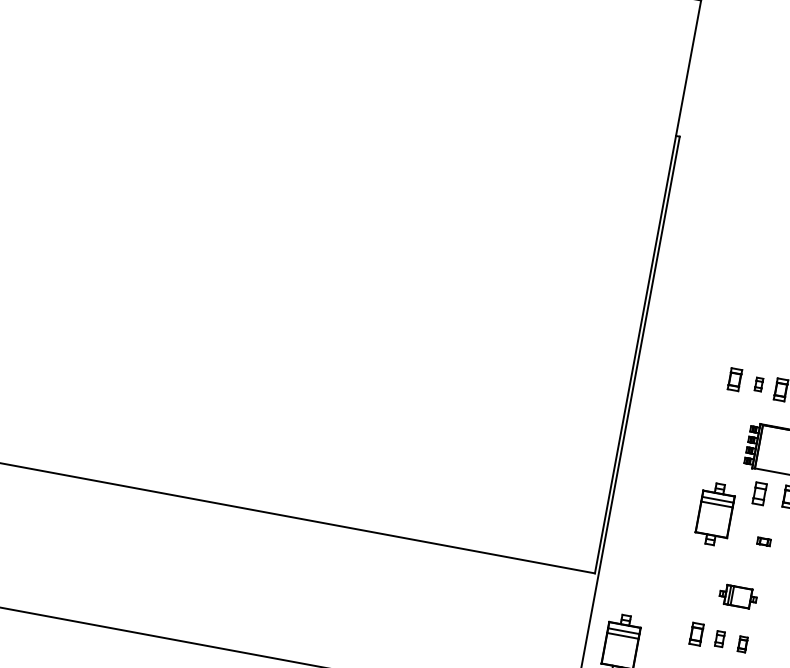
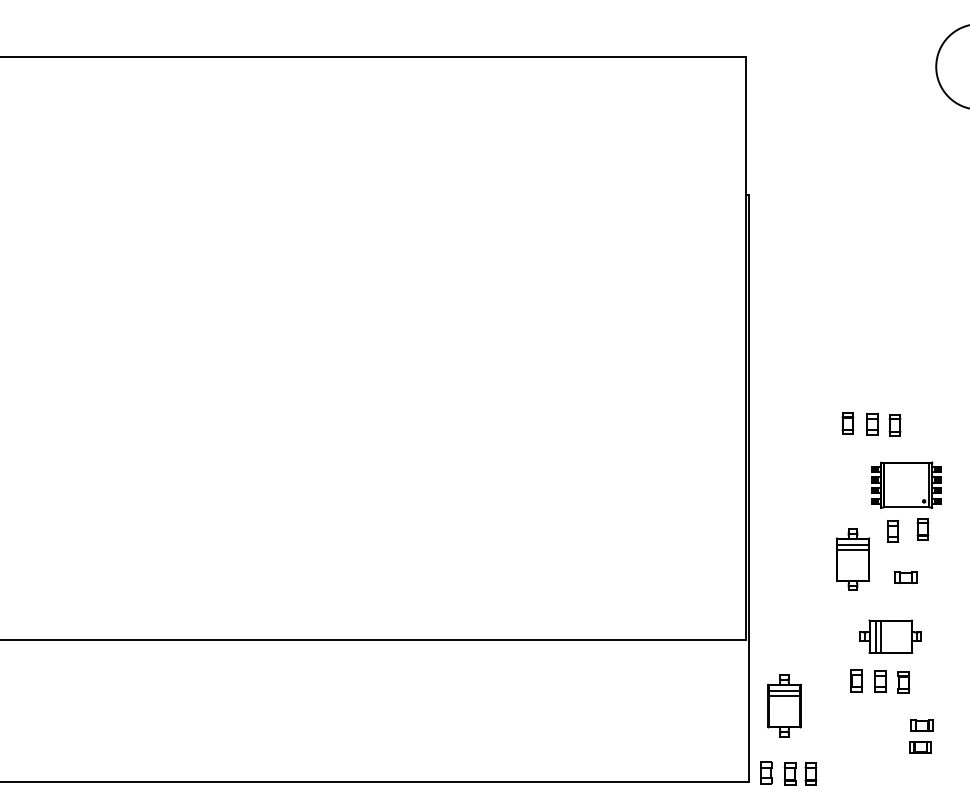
part: (759, 383) -> (872, 423), size x1.67
part: (763, 541) -> (905, 577), size x1.67
part: (738, 596) -> (890, 636), size x1.67
part: (720, 639) -> (880, 681), size x1.43
part: (742, 644) -> (903, 682), size x1.43

